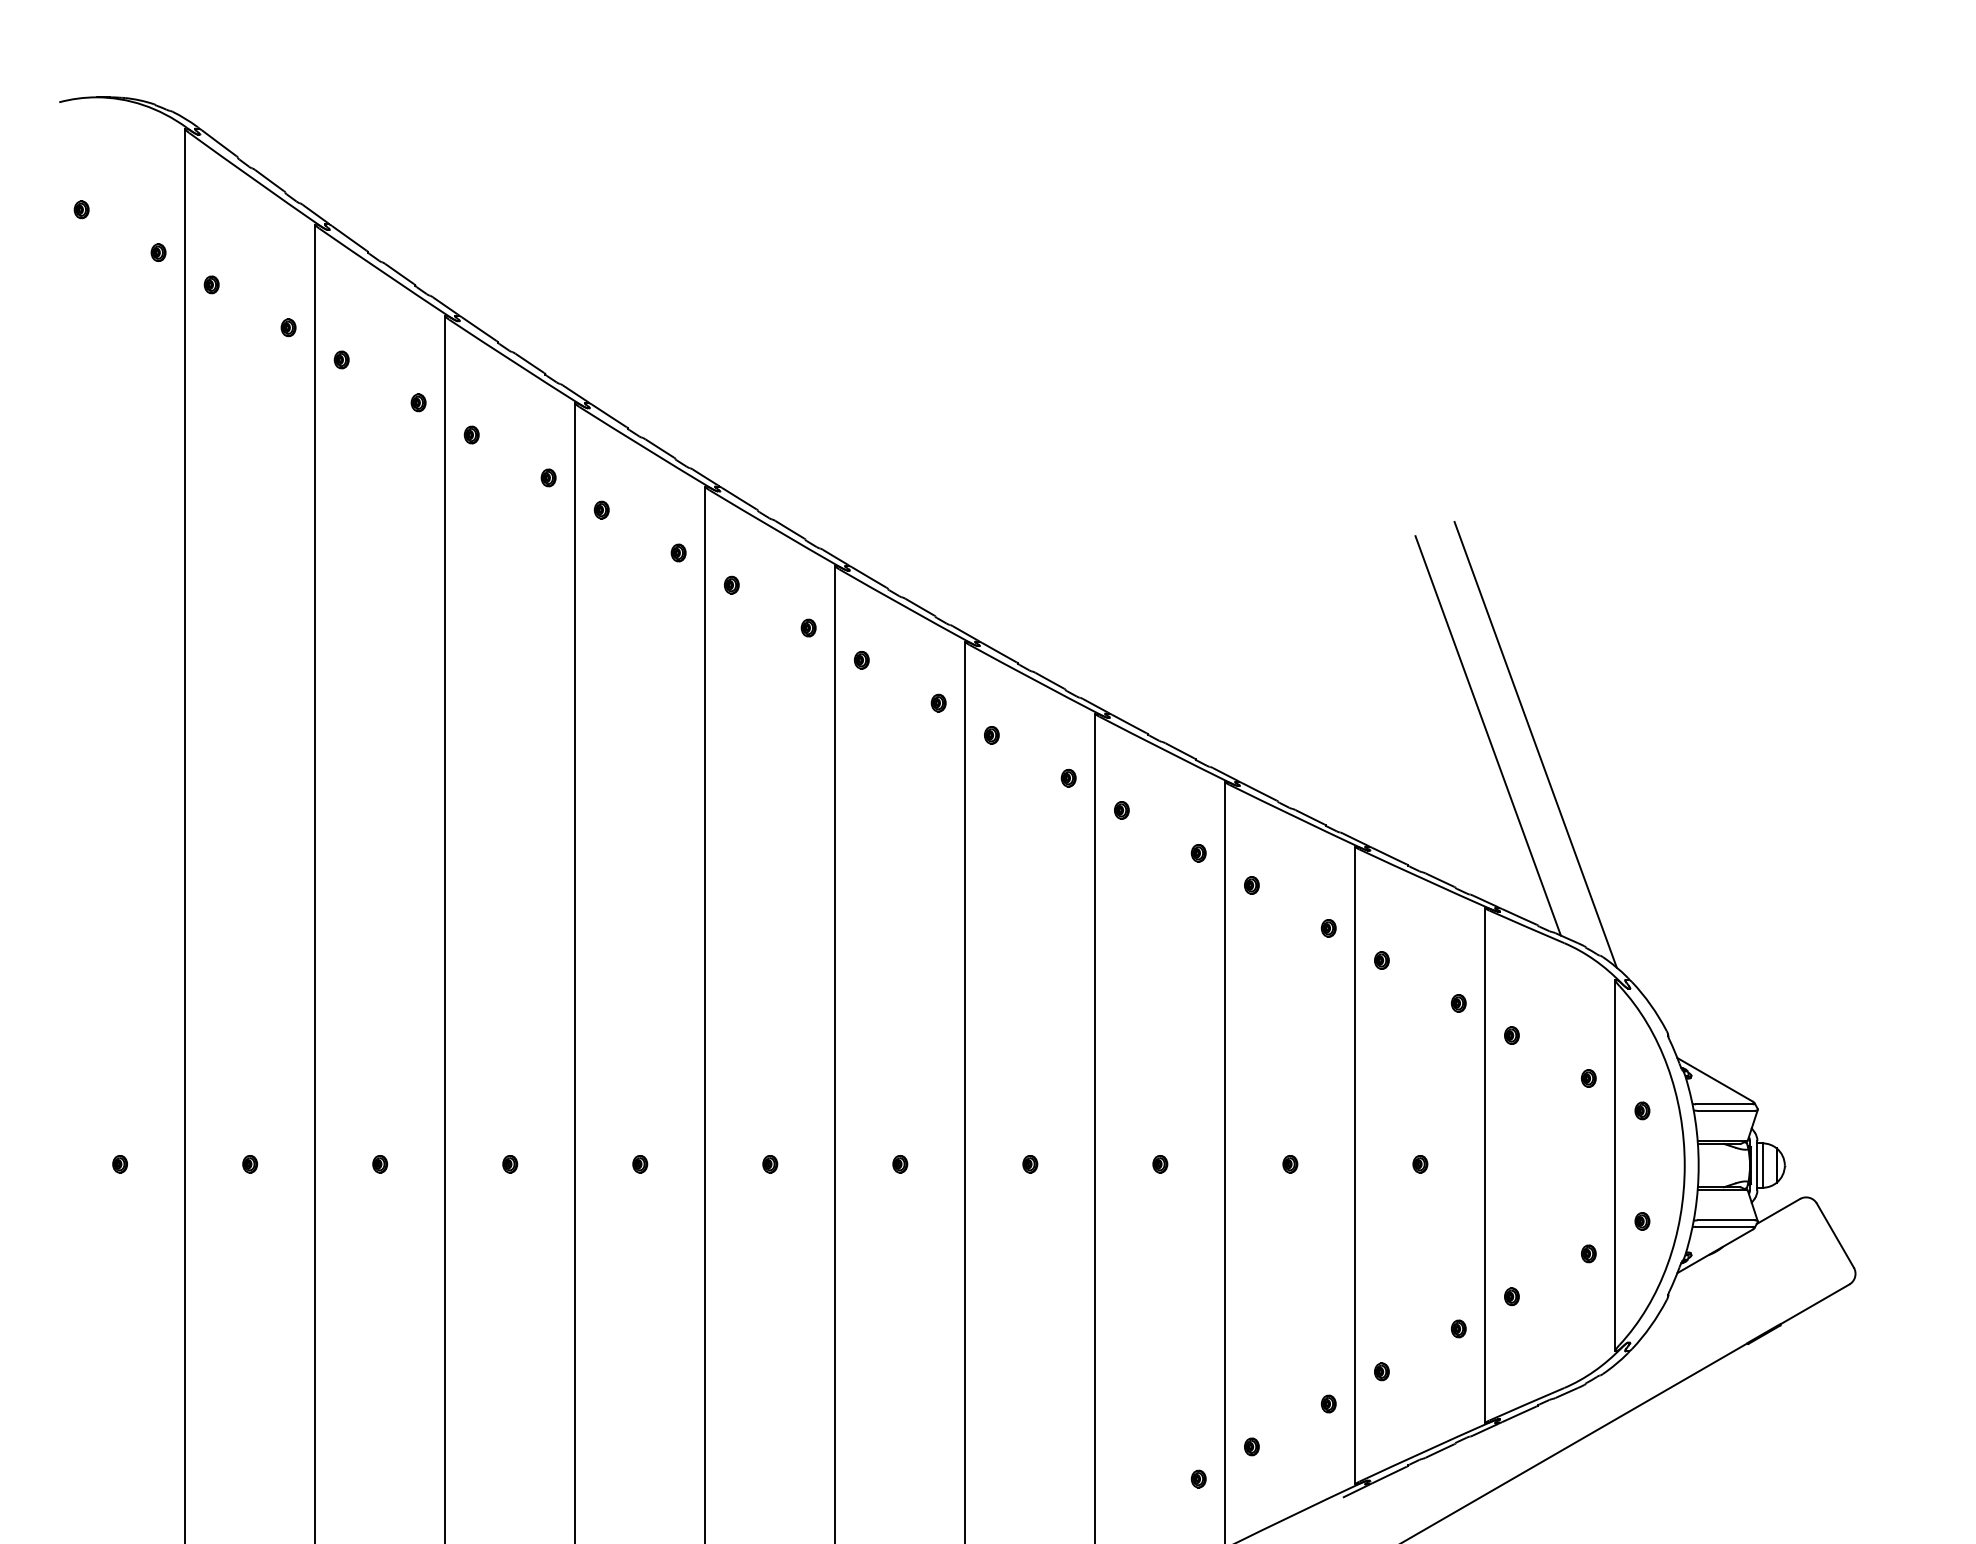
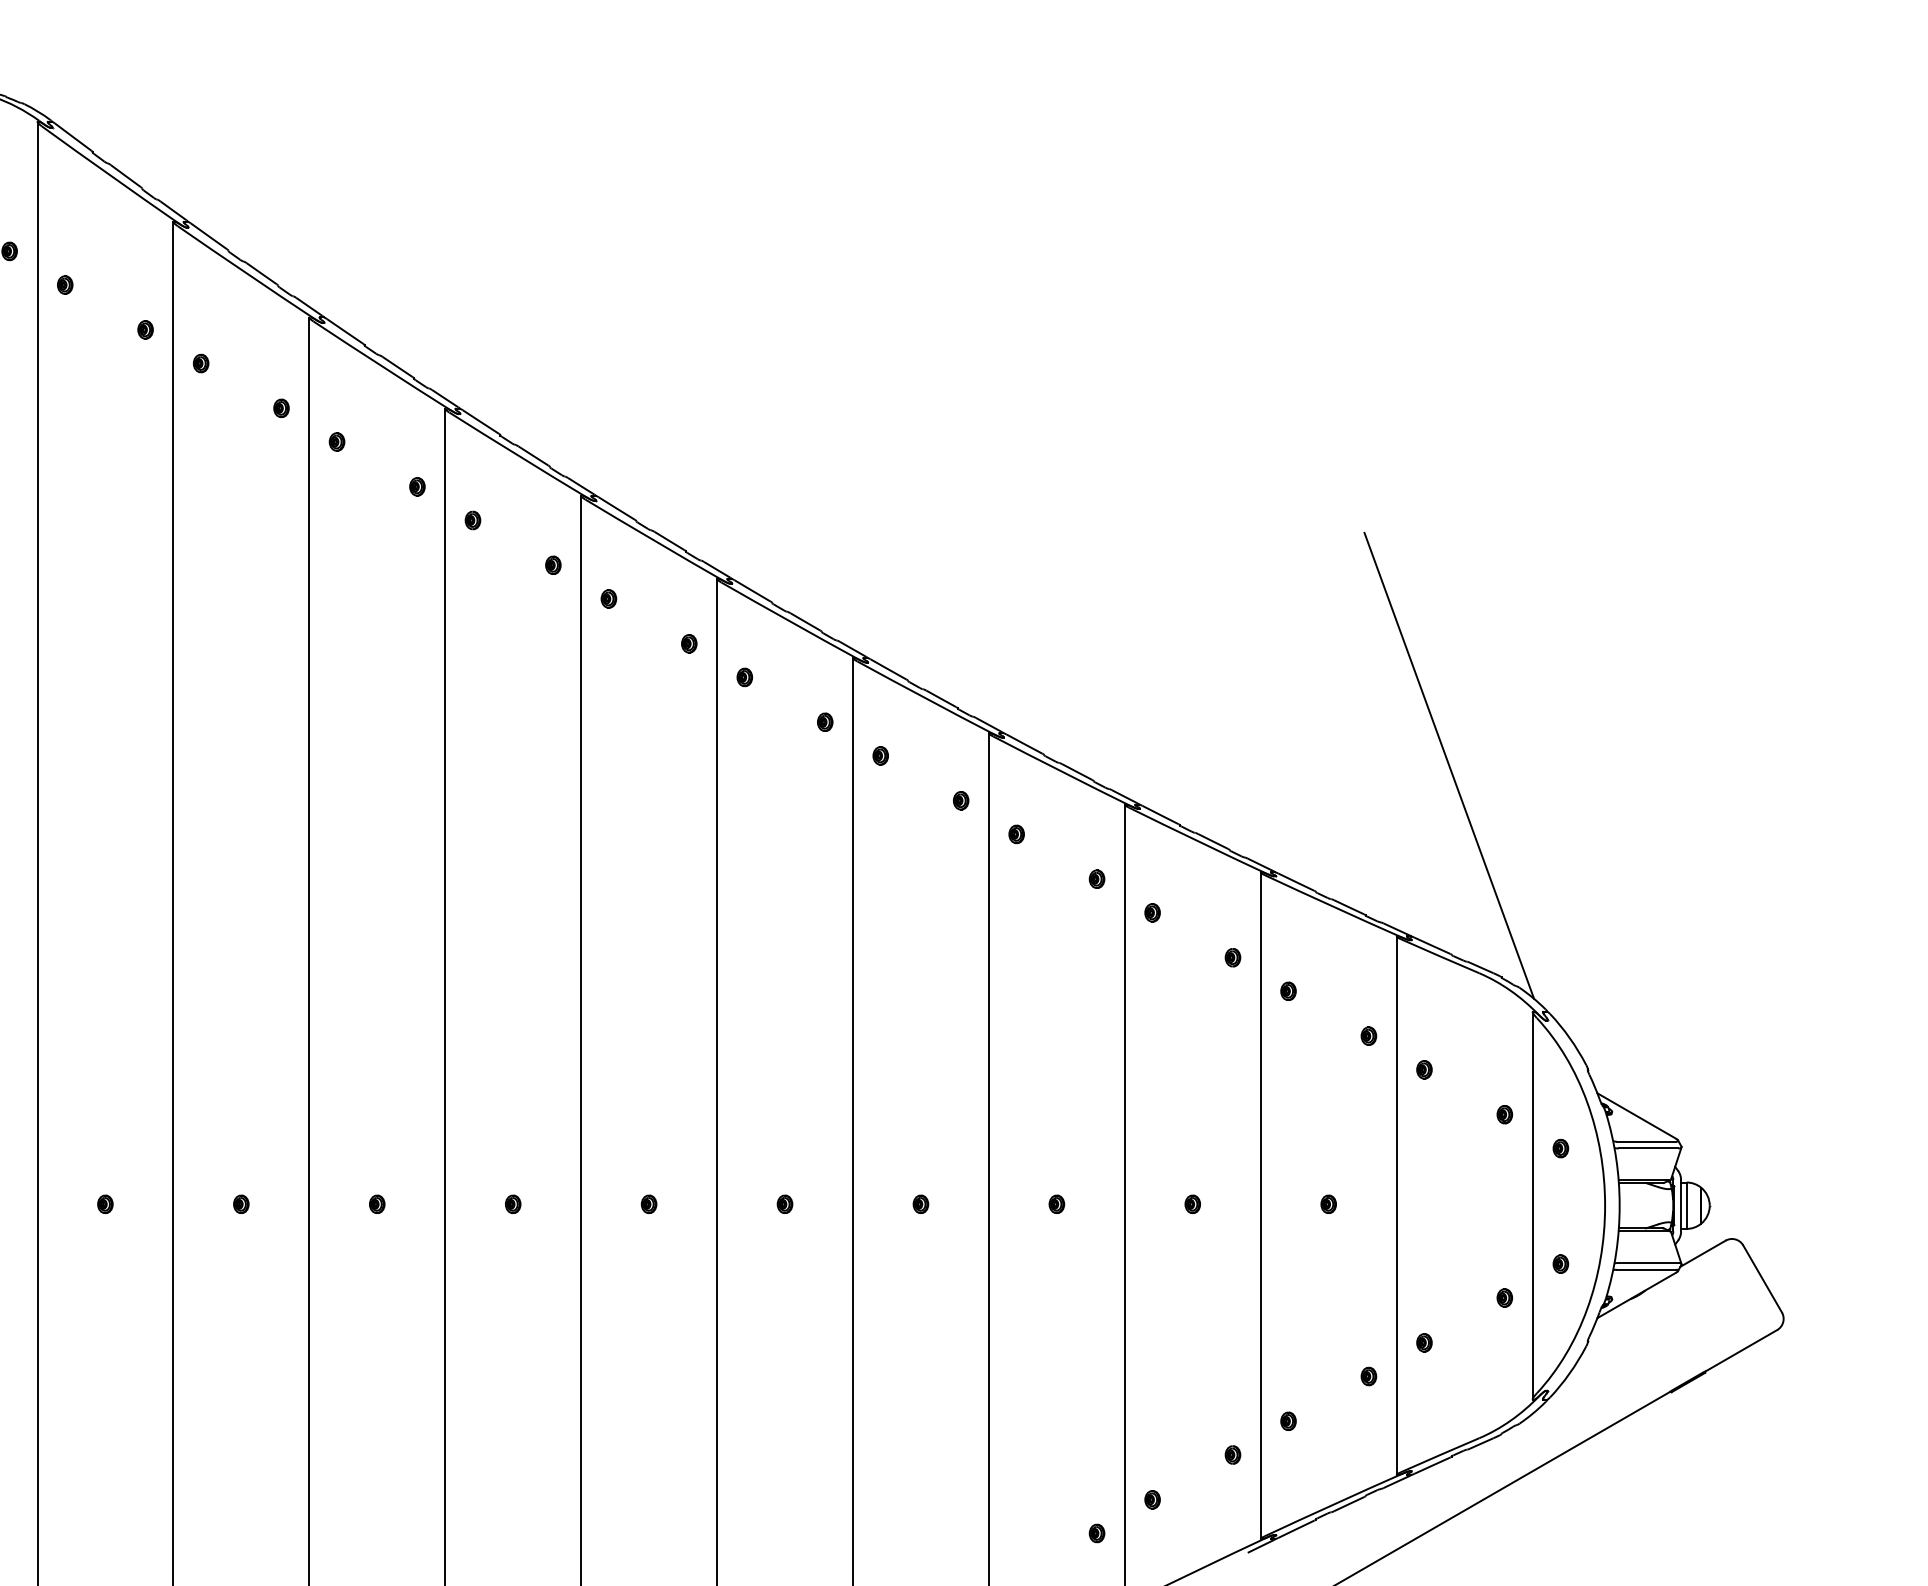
line: (1487, 735) -> (1398, 756), removed

